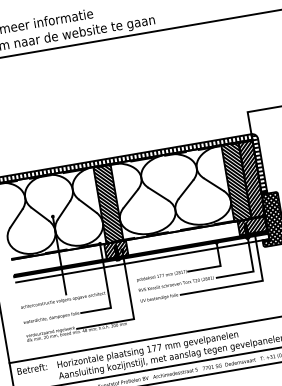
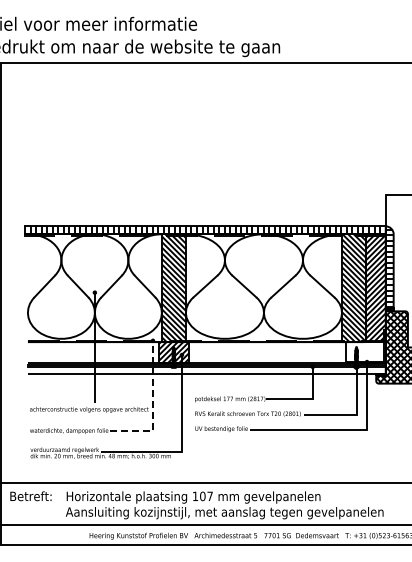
hatch: (252, 226) -> (365, 352), removed
line: (107, 291) -> (152, 408), solid -> dashed
text: (154, 348) -> (202, 496), 177 -> 107

